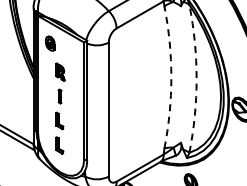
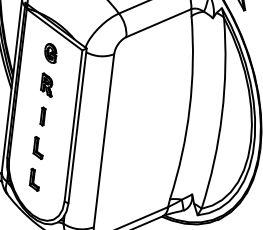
part: (49, 43) -> (49, 53), moved
arc: (171, 77) -> (189, 108), dashed -> solid
arc: (196, 78) -> (221, 113), dashed -> solid

